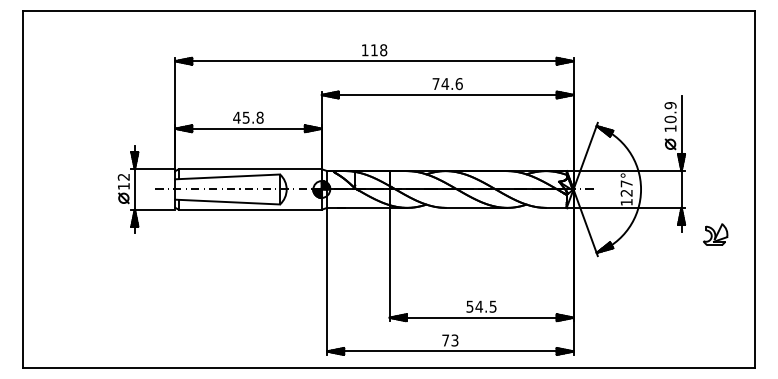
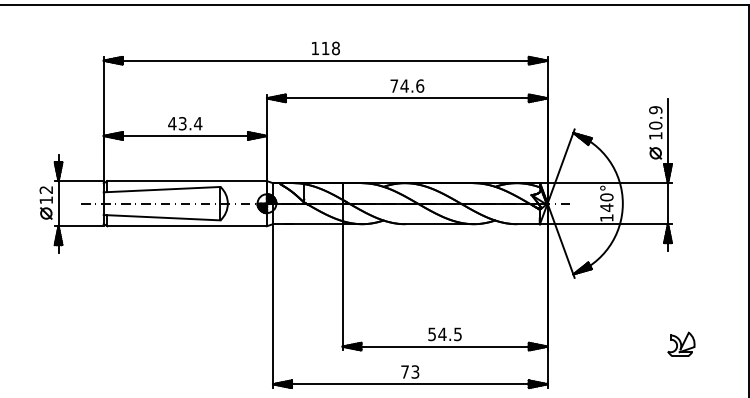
text: (253, 117) -> (190, 123), 45.8 -> 43.4
text: (626, 188) -> (606, 202), 127° -> 140°
part: (715, 234) -> (681, 344), moved

